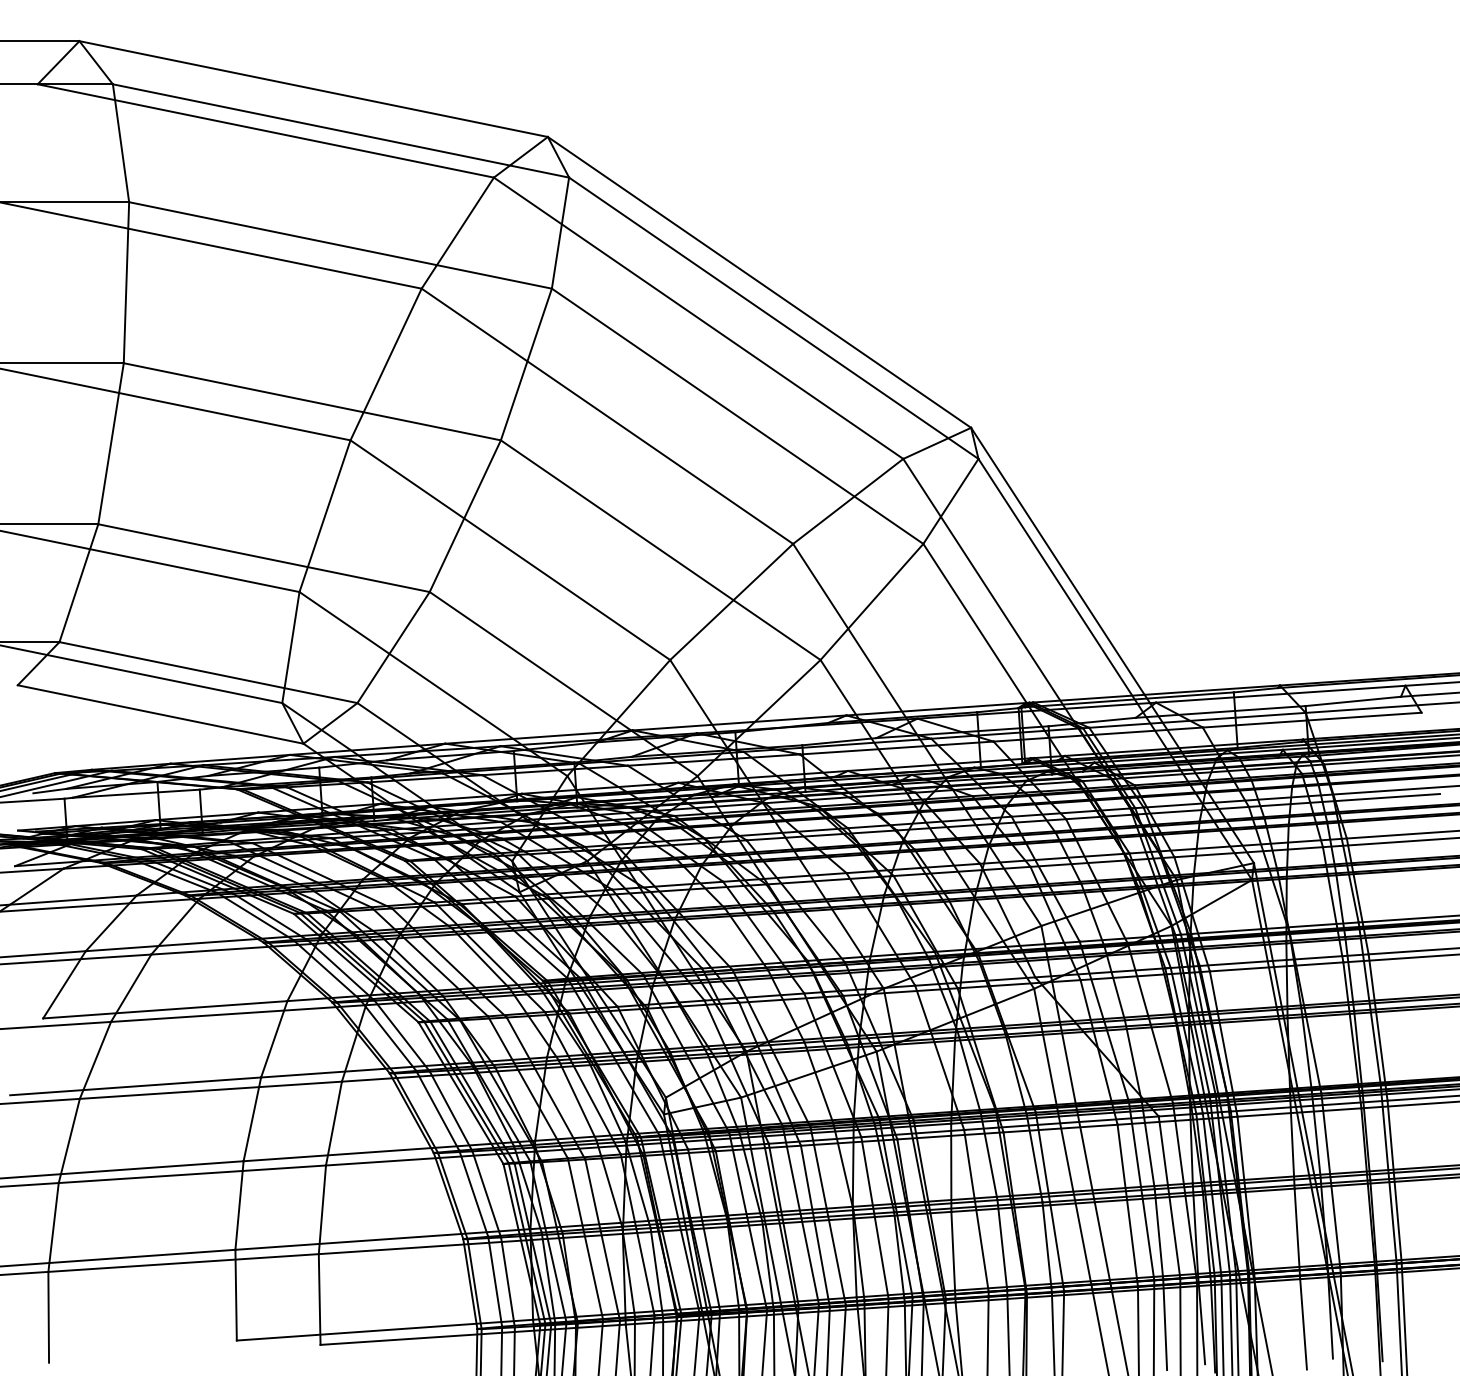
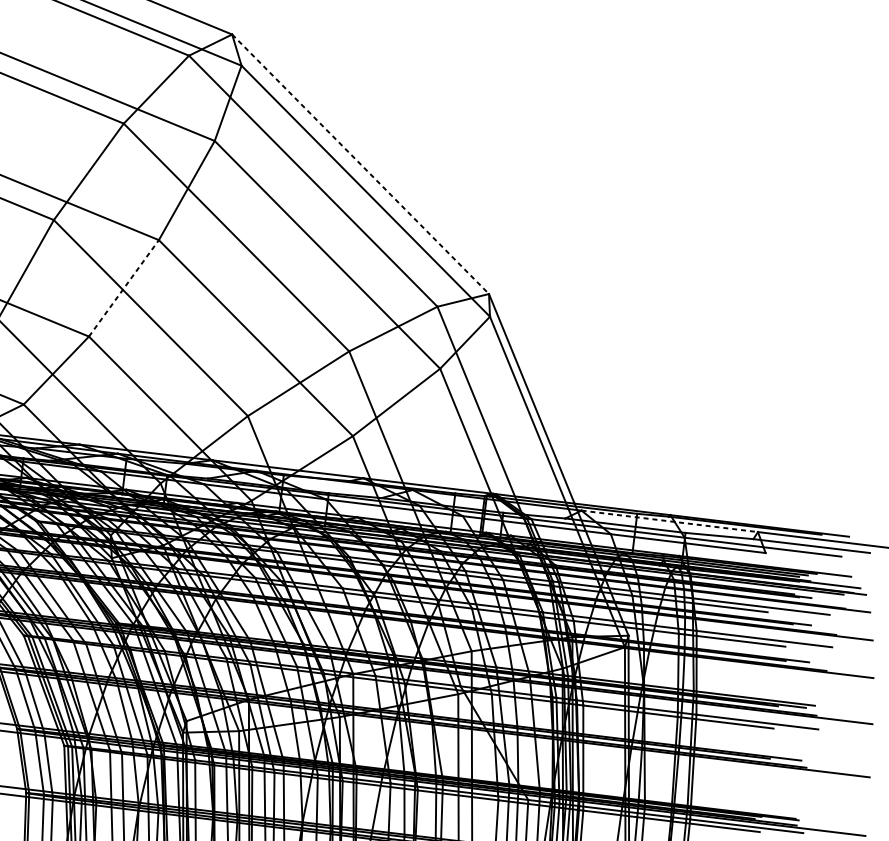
line: (759, 282) -> (360, 164), solid -> dashed
line: (465, 516) -> (124, 288), solid -> dashed
line: (1280, 694) -> (669, 521), solid -> dashed

